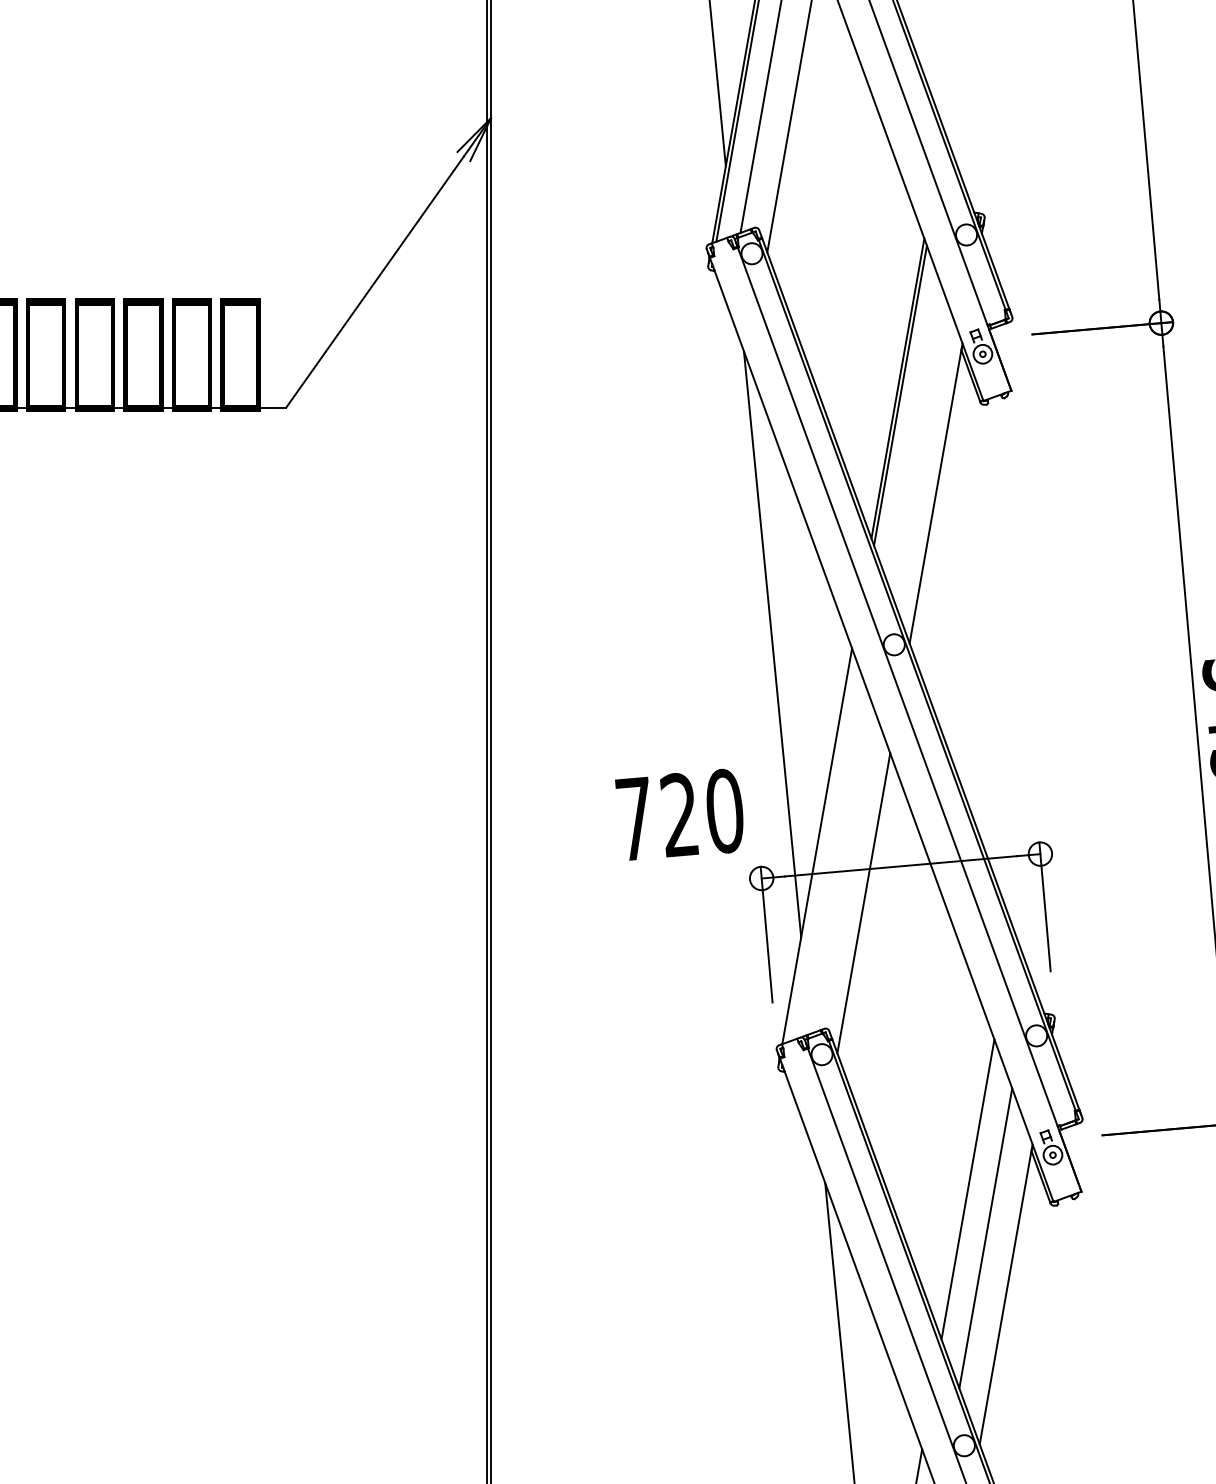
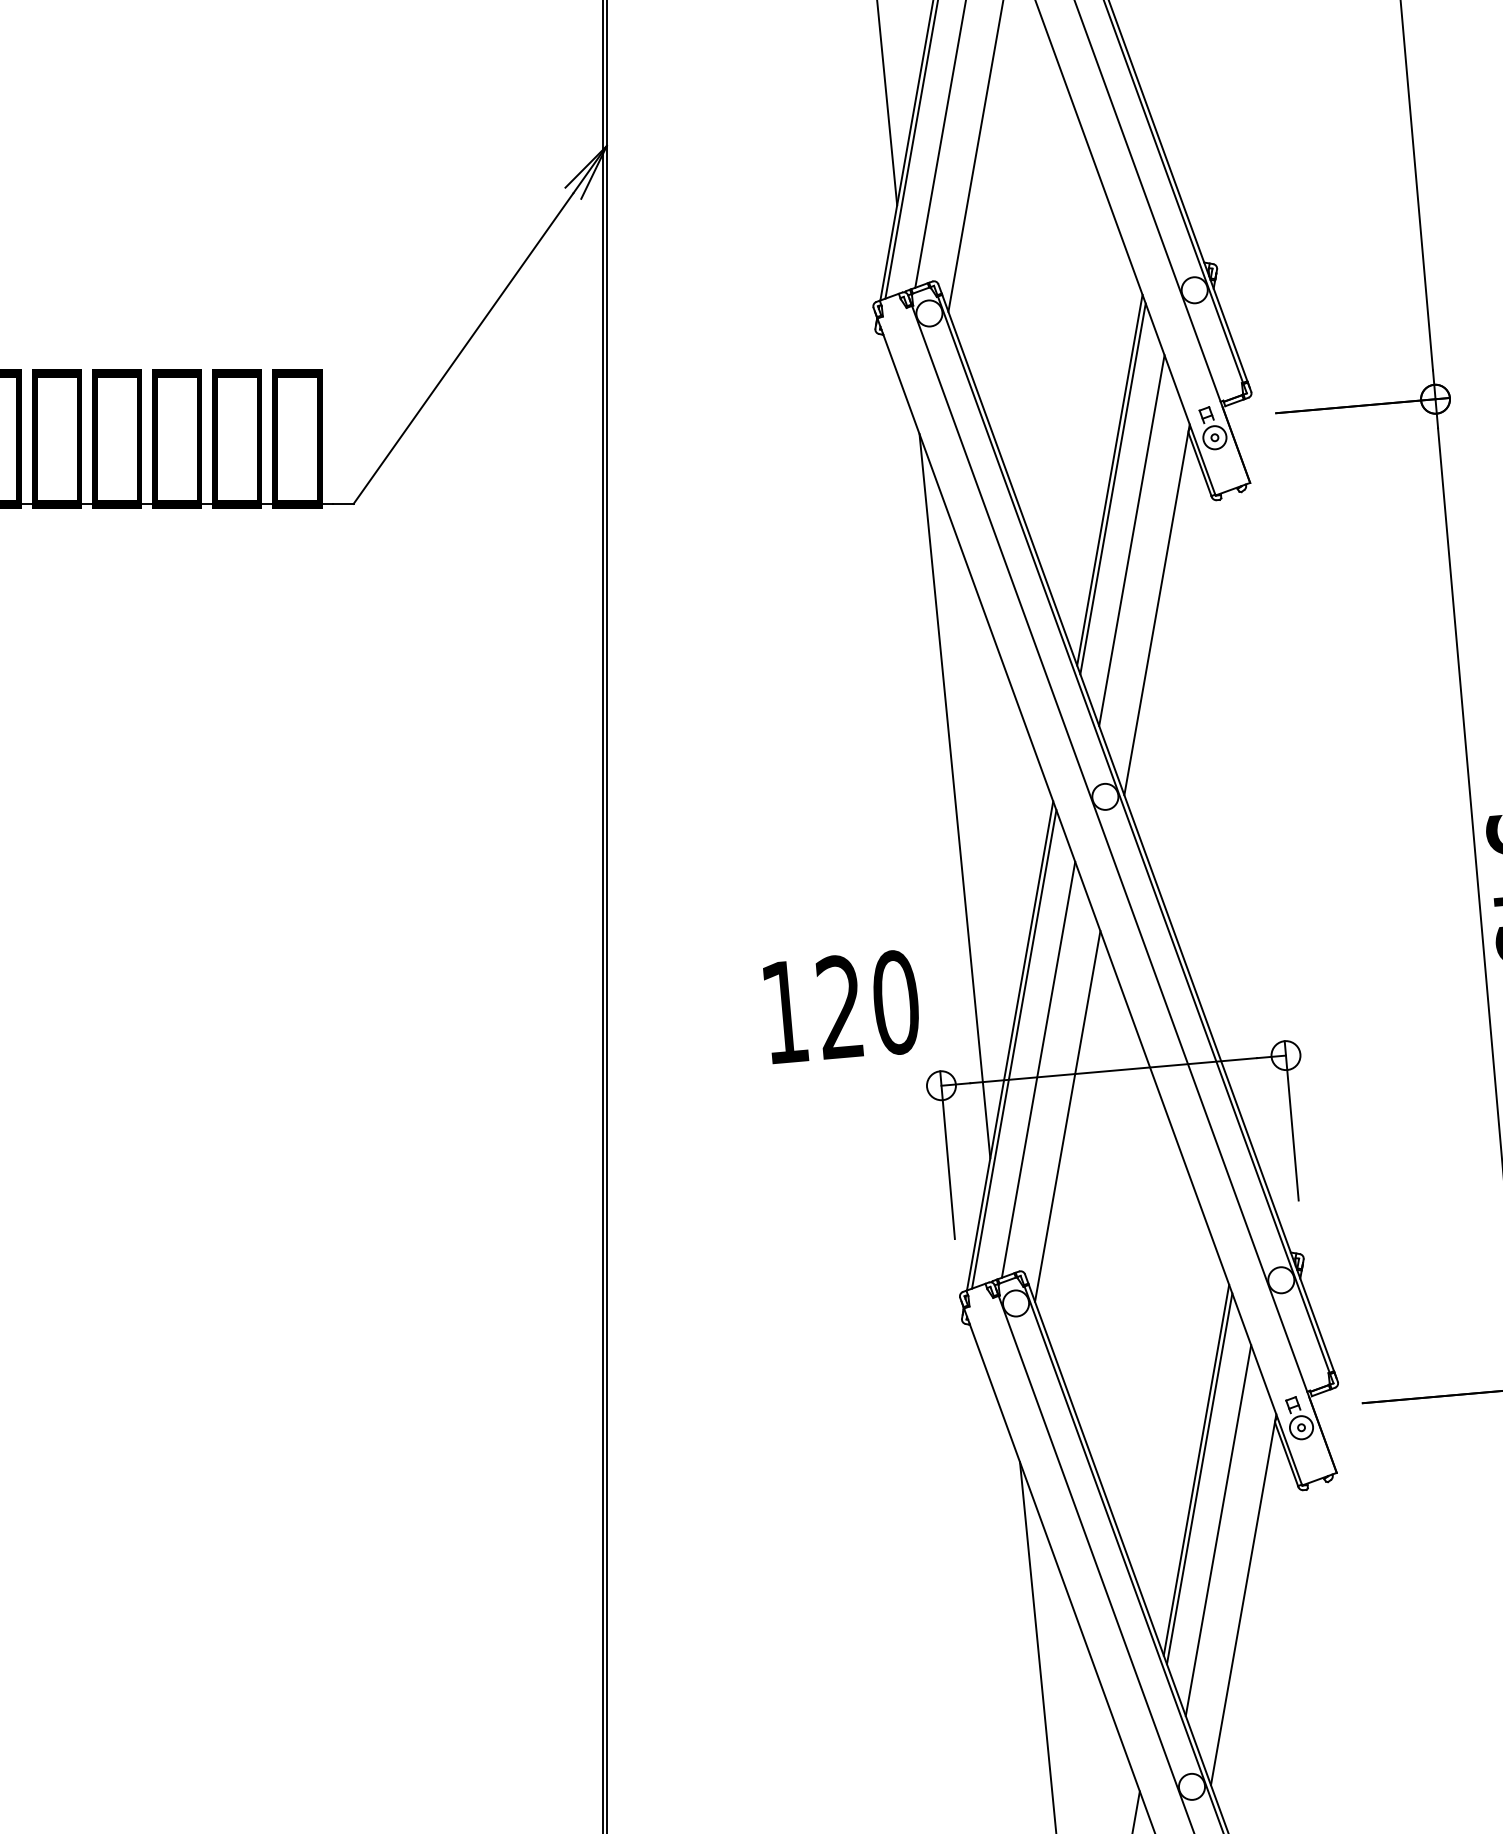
line: (915, 437) -> (1131, 540), added
text: (634, 819) -> (784, 1012), 720 -> 120
line: (820, 849) -> (1014, 1049), added
line: (840, 865) -> (1038, 1069), added
line: (970, 1196) -> (1199, 1478), added

